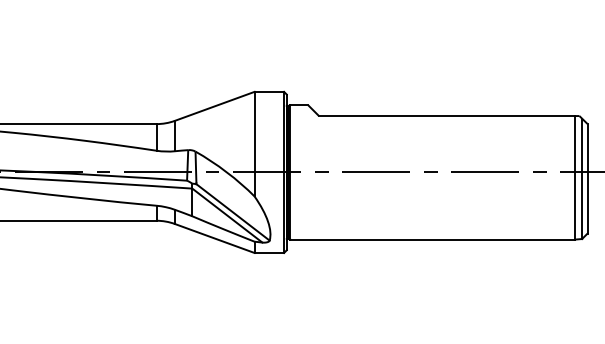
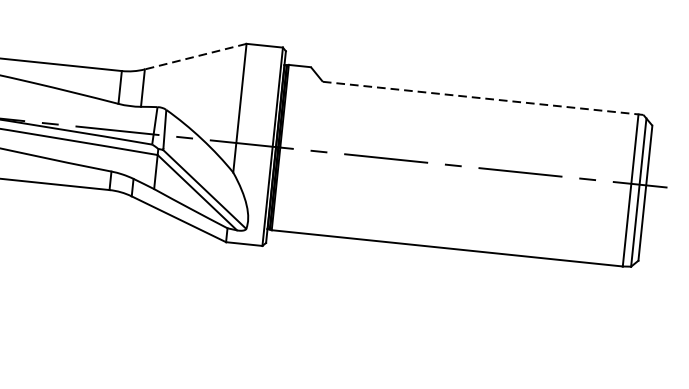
line: (214, 106) -> (195, 56), solid -> dashed
line: (447, 116) -> (480, 98), solid -> dashed

